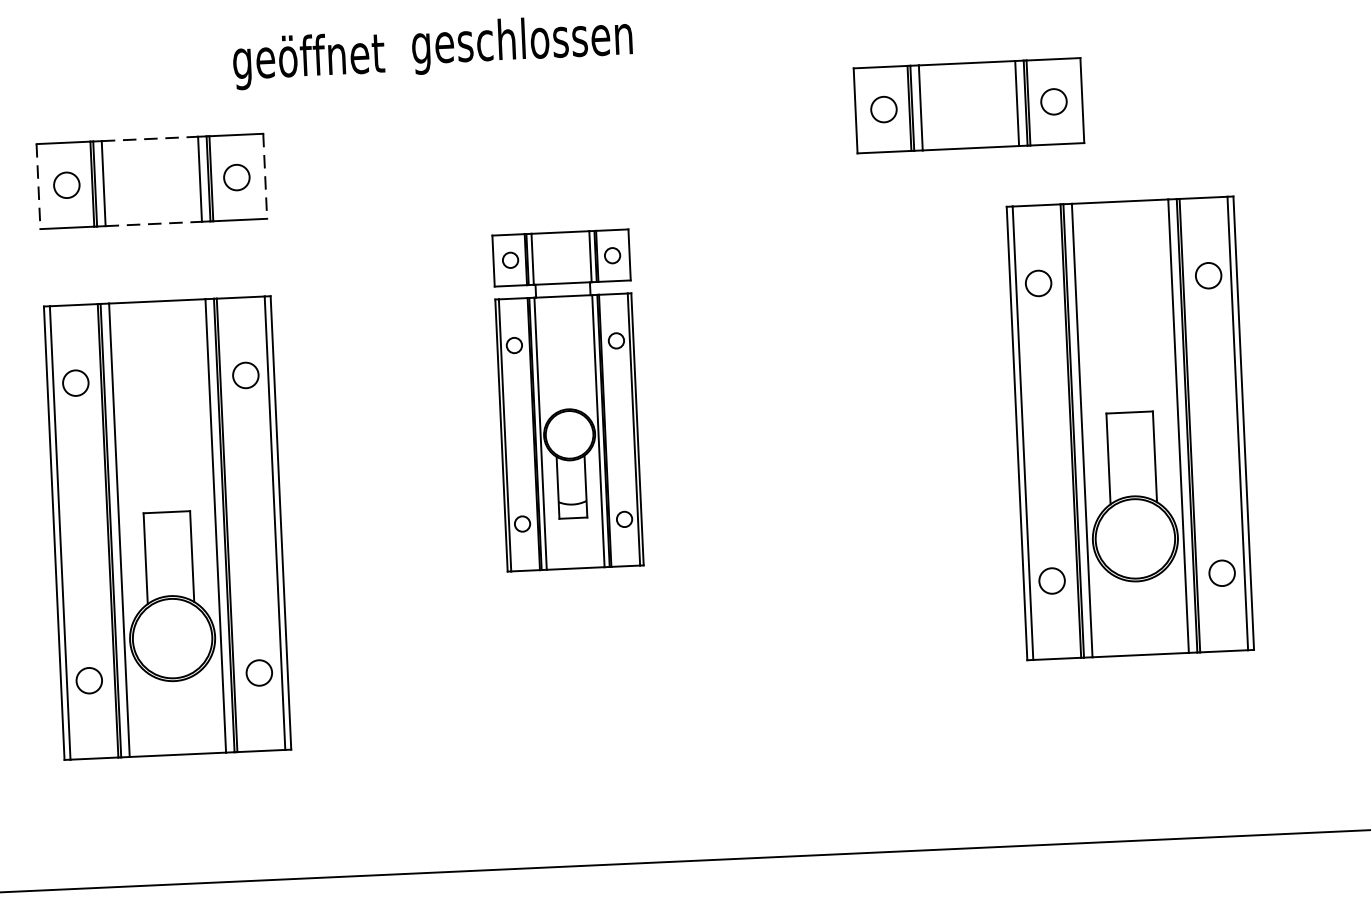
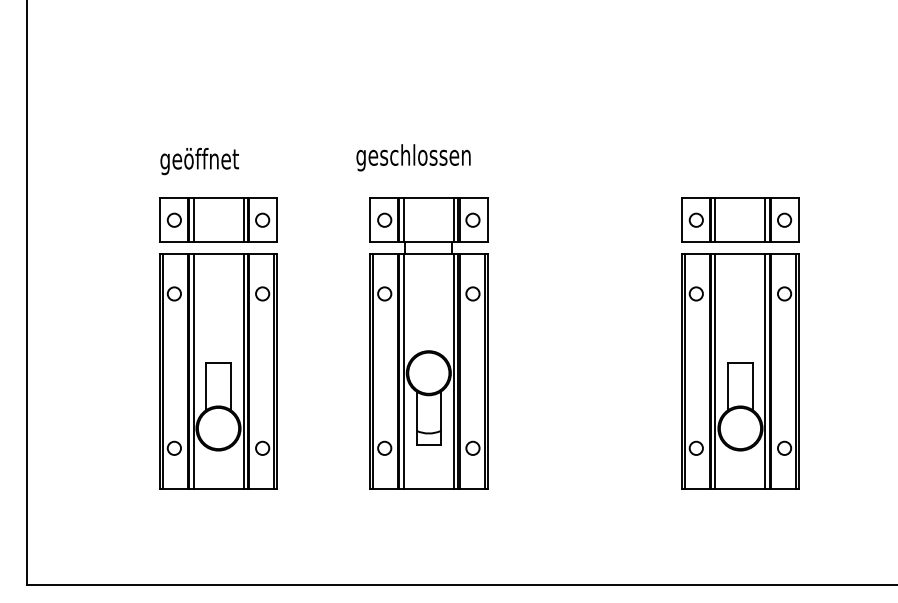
text: (308, 60) -> (199, 161), moved
part: (968, 104) -> (740, 219), moved
line: (151, 139) -> (219, 198), dashed -> solid
line: (265, 176) -> (277, 220), dashed -> solid
line: (38, 187) -> (159, 220), dashed -> solid
line: (155, 224) -> (219, 242), dashed -> solid
part: (567, 400) -> (428, 343), size x1.67
part: (1130, 429) -> (740, 371), moved
part: (167, 528) -> (218, 371), moved

